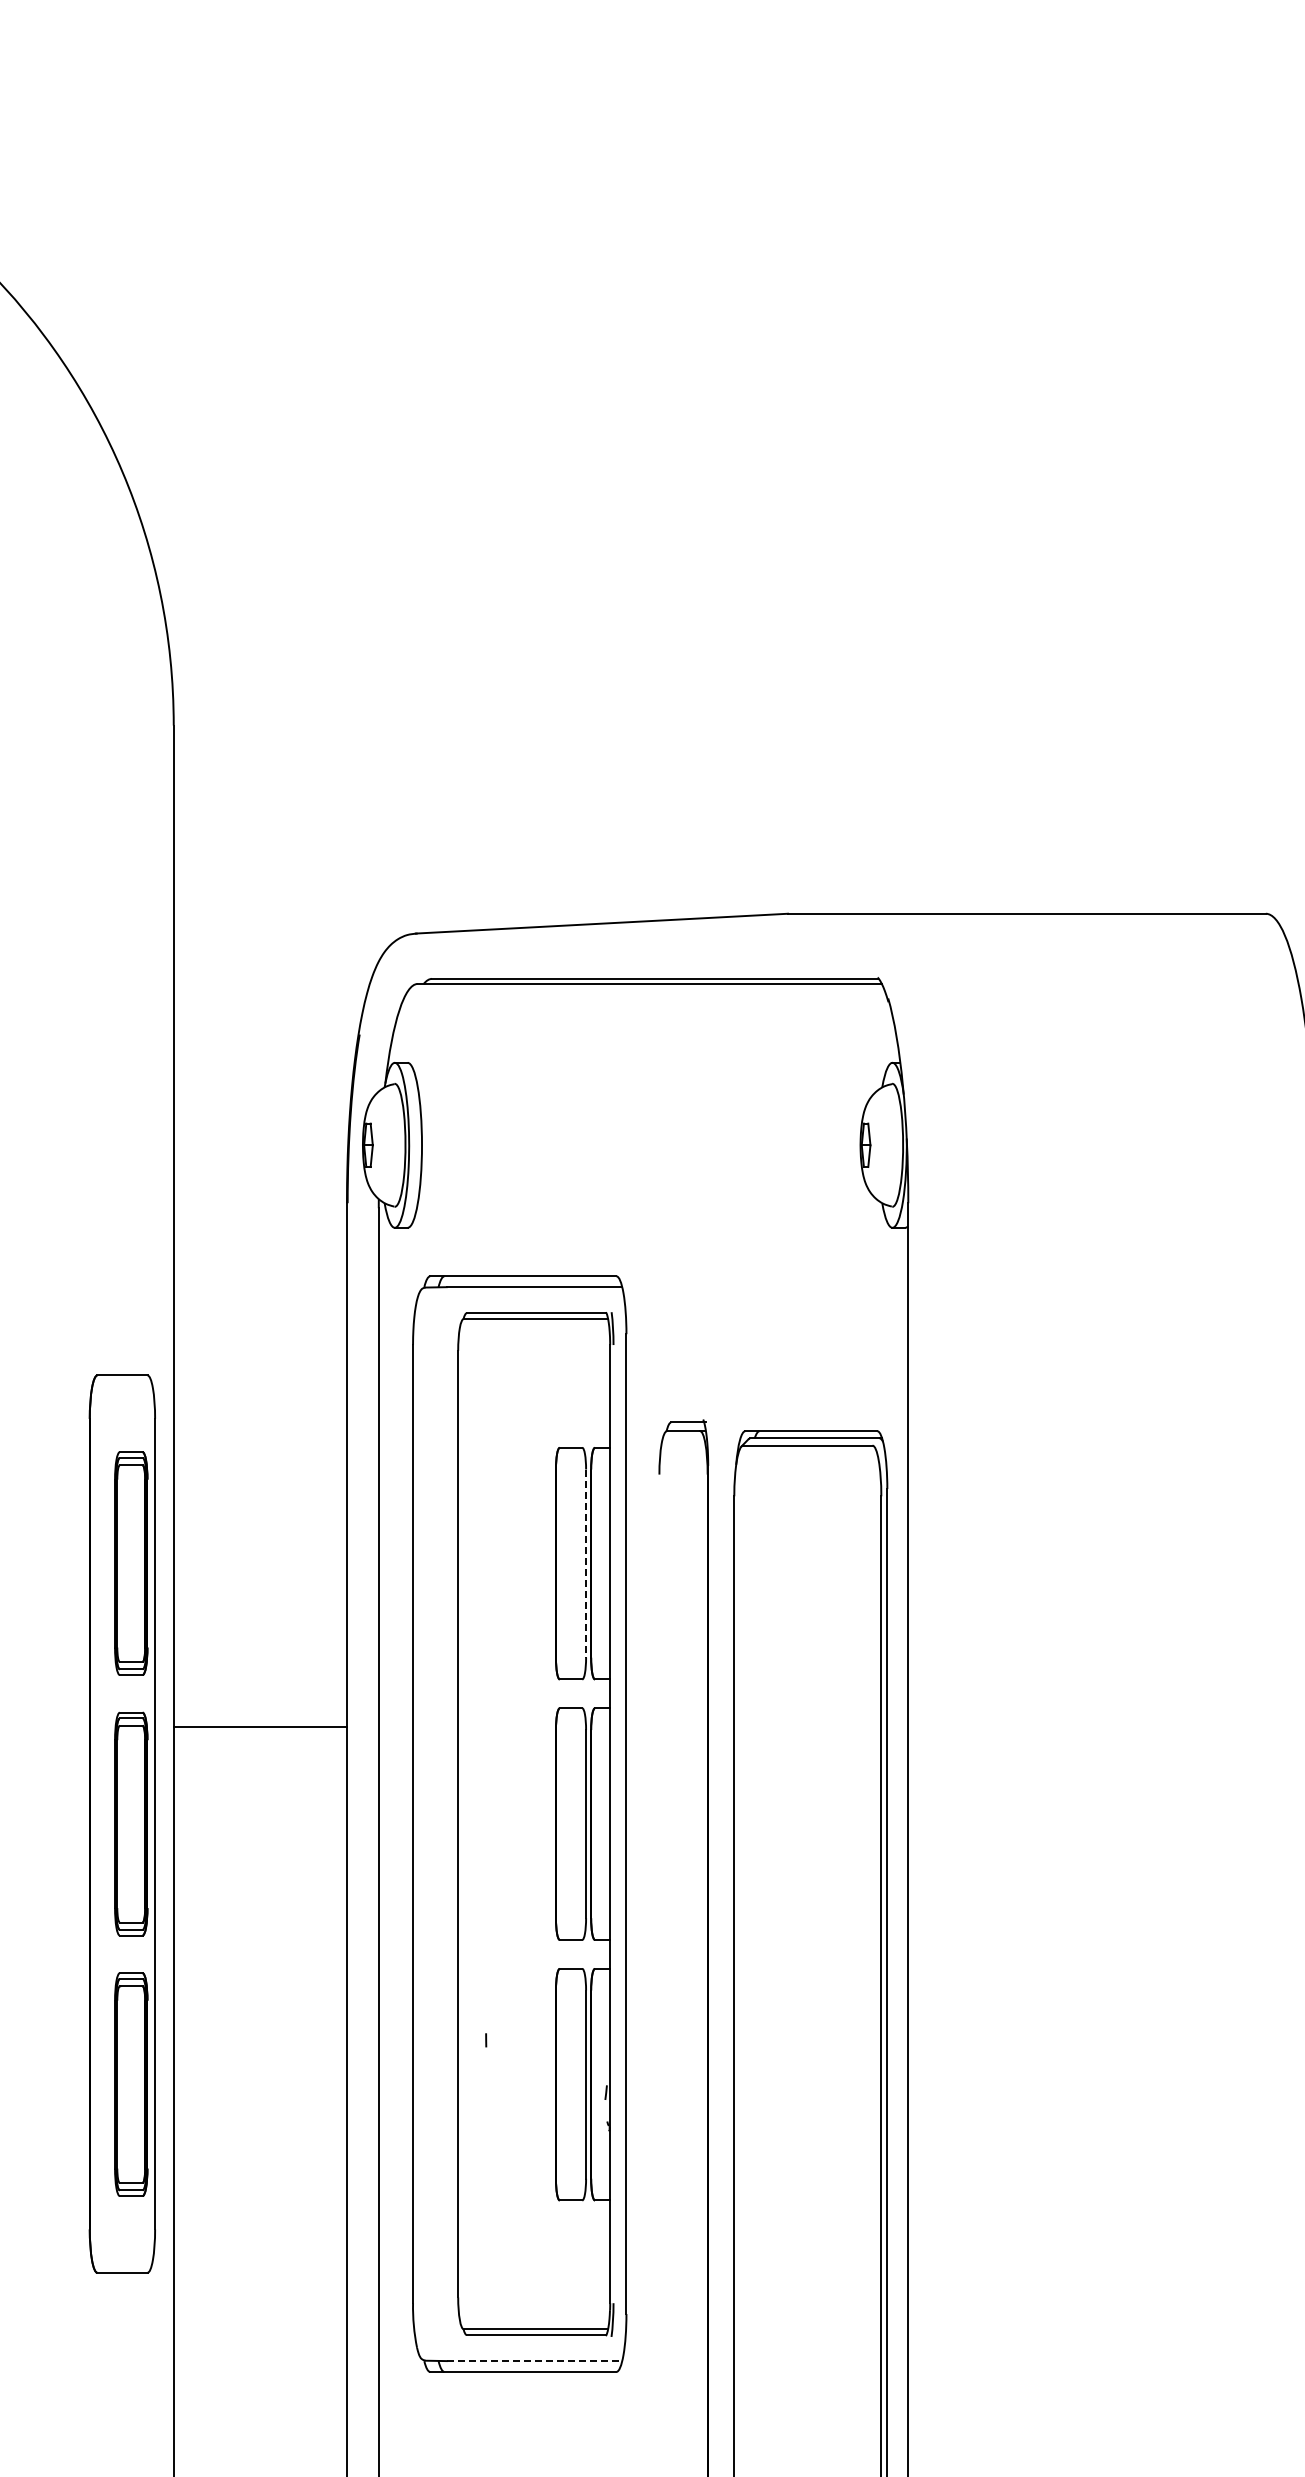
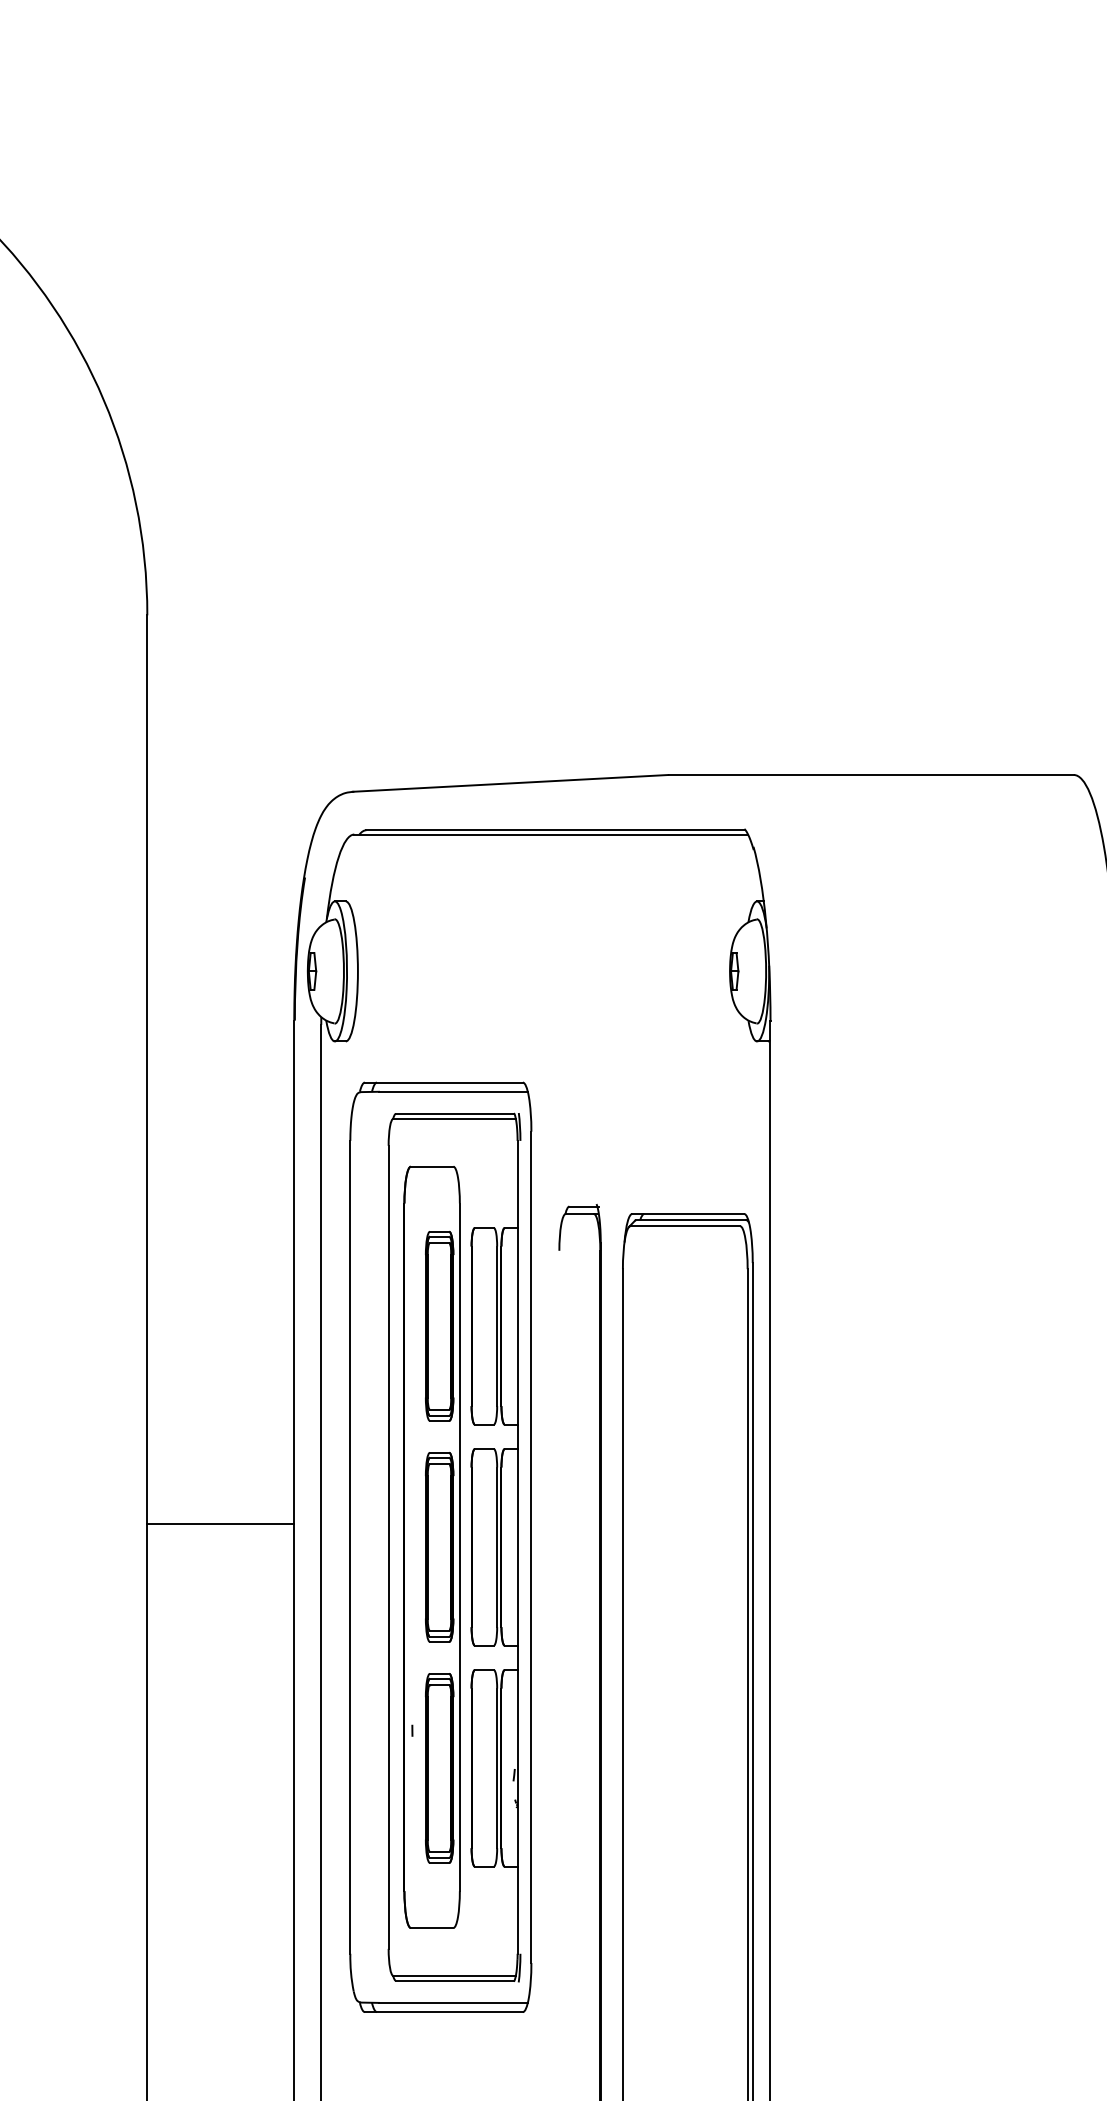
line: (586, 1564) -> (497, 1327), dashed -> solid
line: (259, 1726) -> (220, 1523), moved
part: (121, 1823) -> (431, 1546), moved
line: (534, 2361) -> (453, 2003), dashed -> solid

